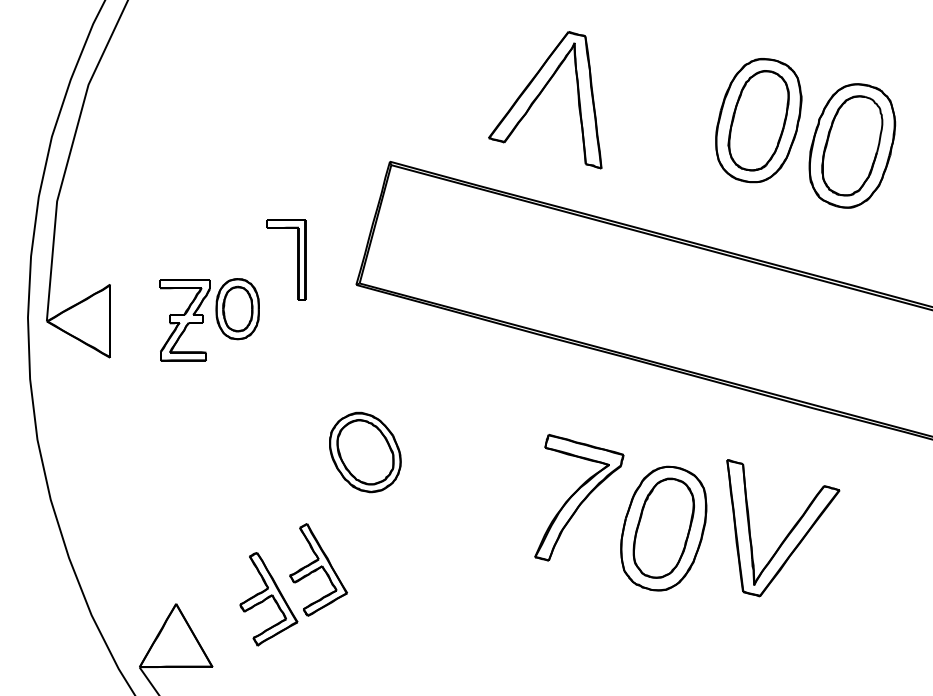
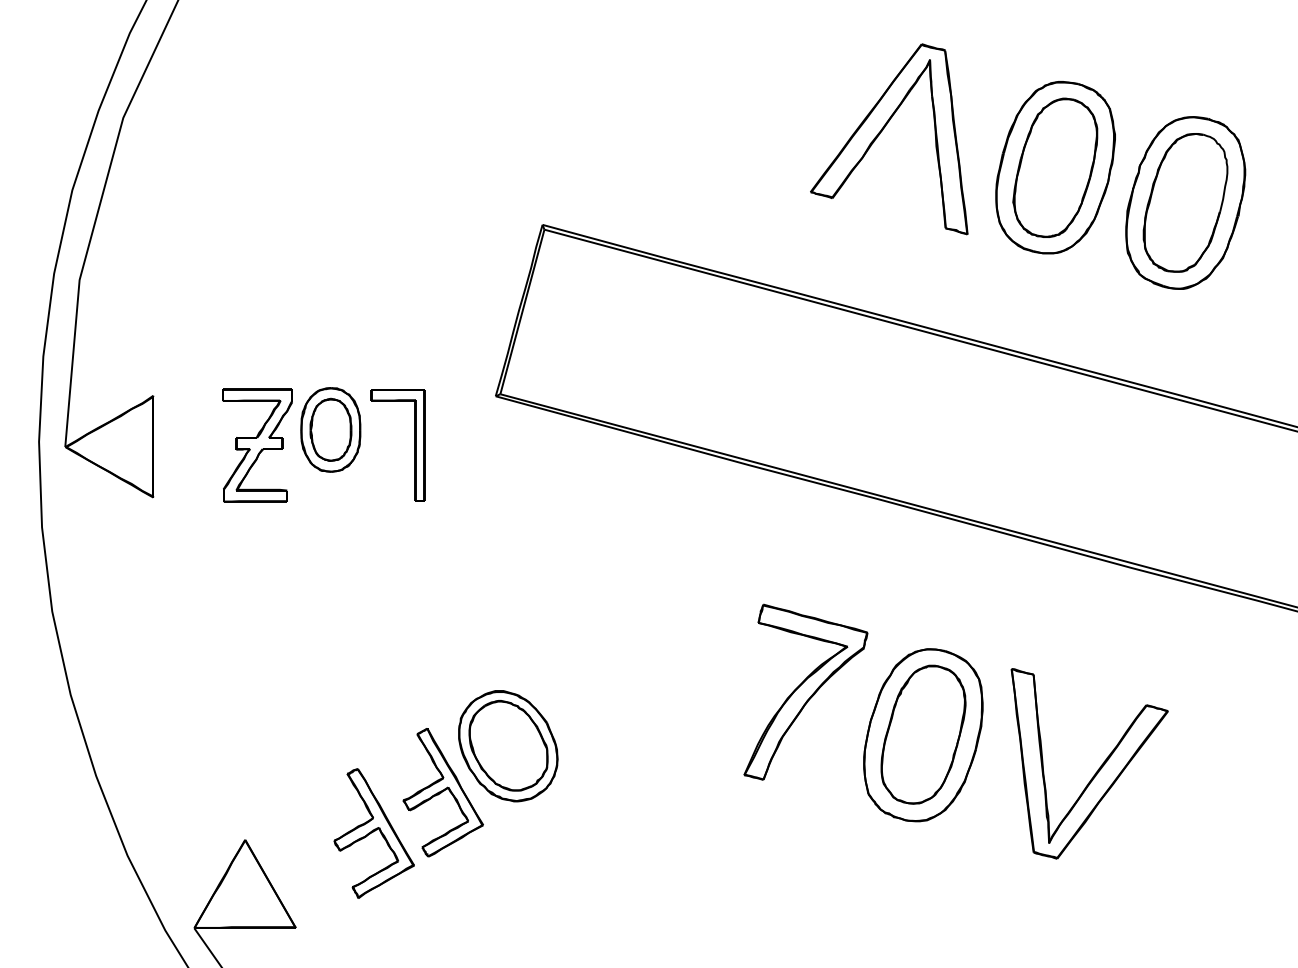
part: (539, 96) -> (881, 134), moved
part: (297, 259) -> (413, 444), moved
part: (365, 452) -> (508, 746), moved
part: (788, 532) -> (1096, 769), moved

